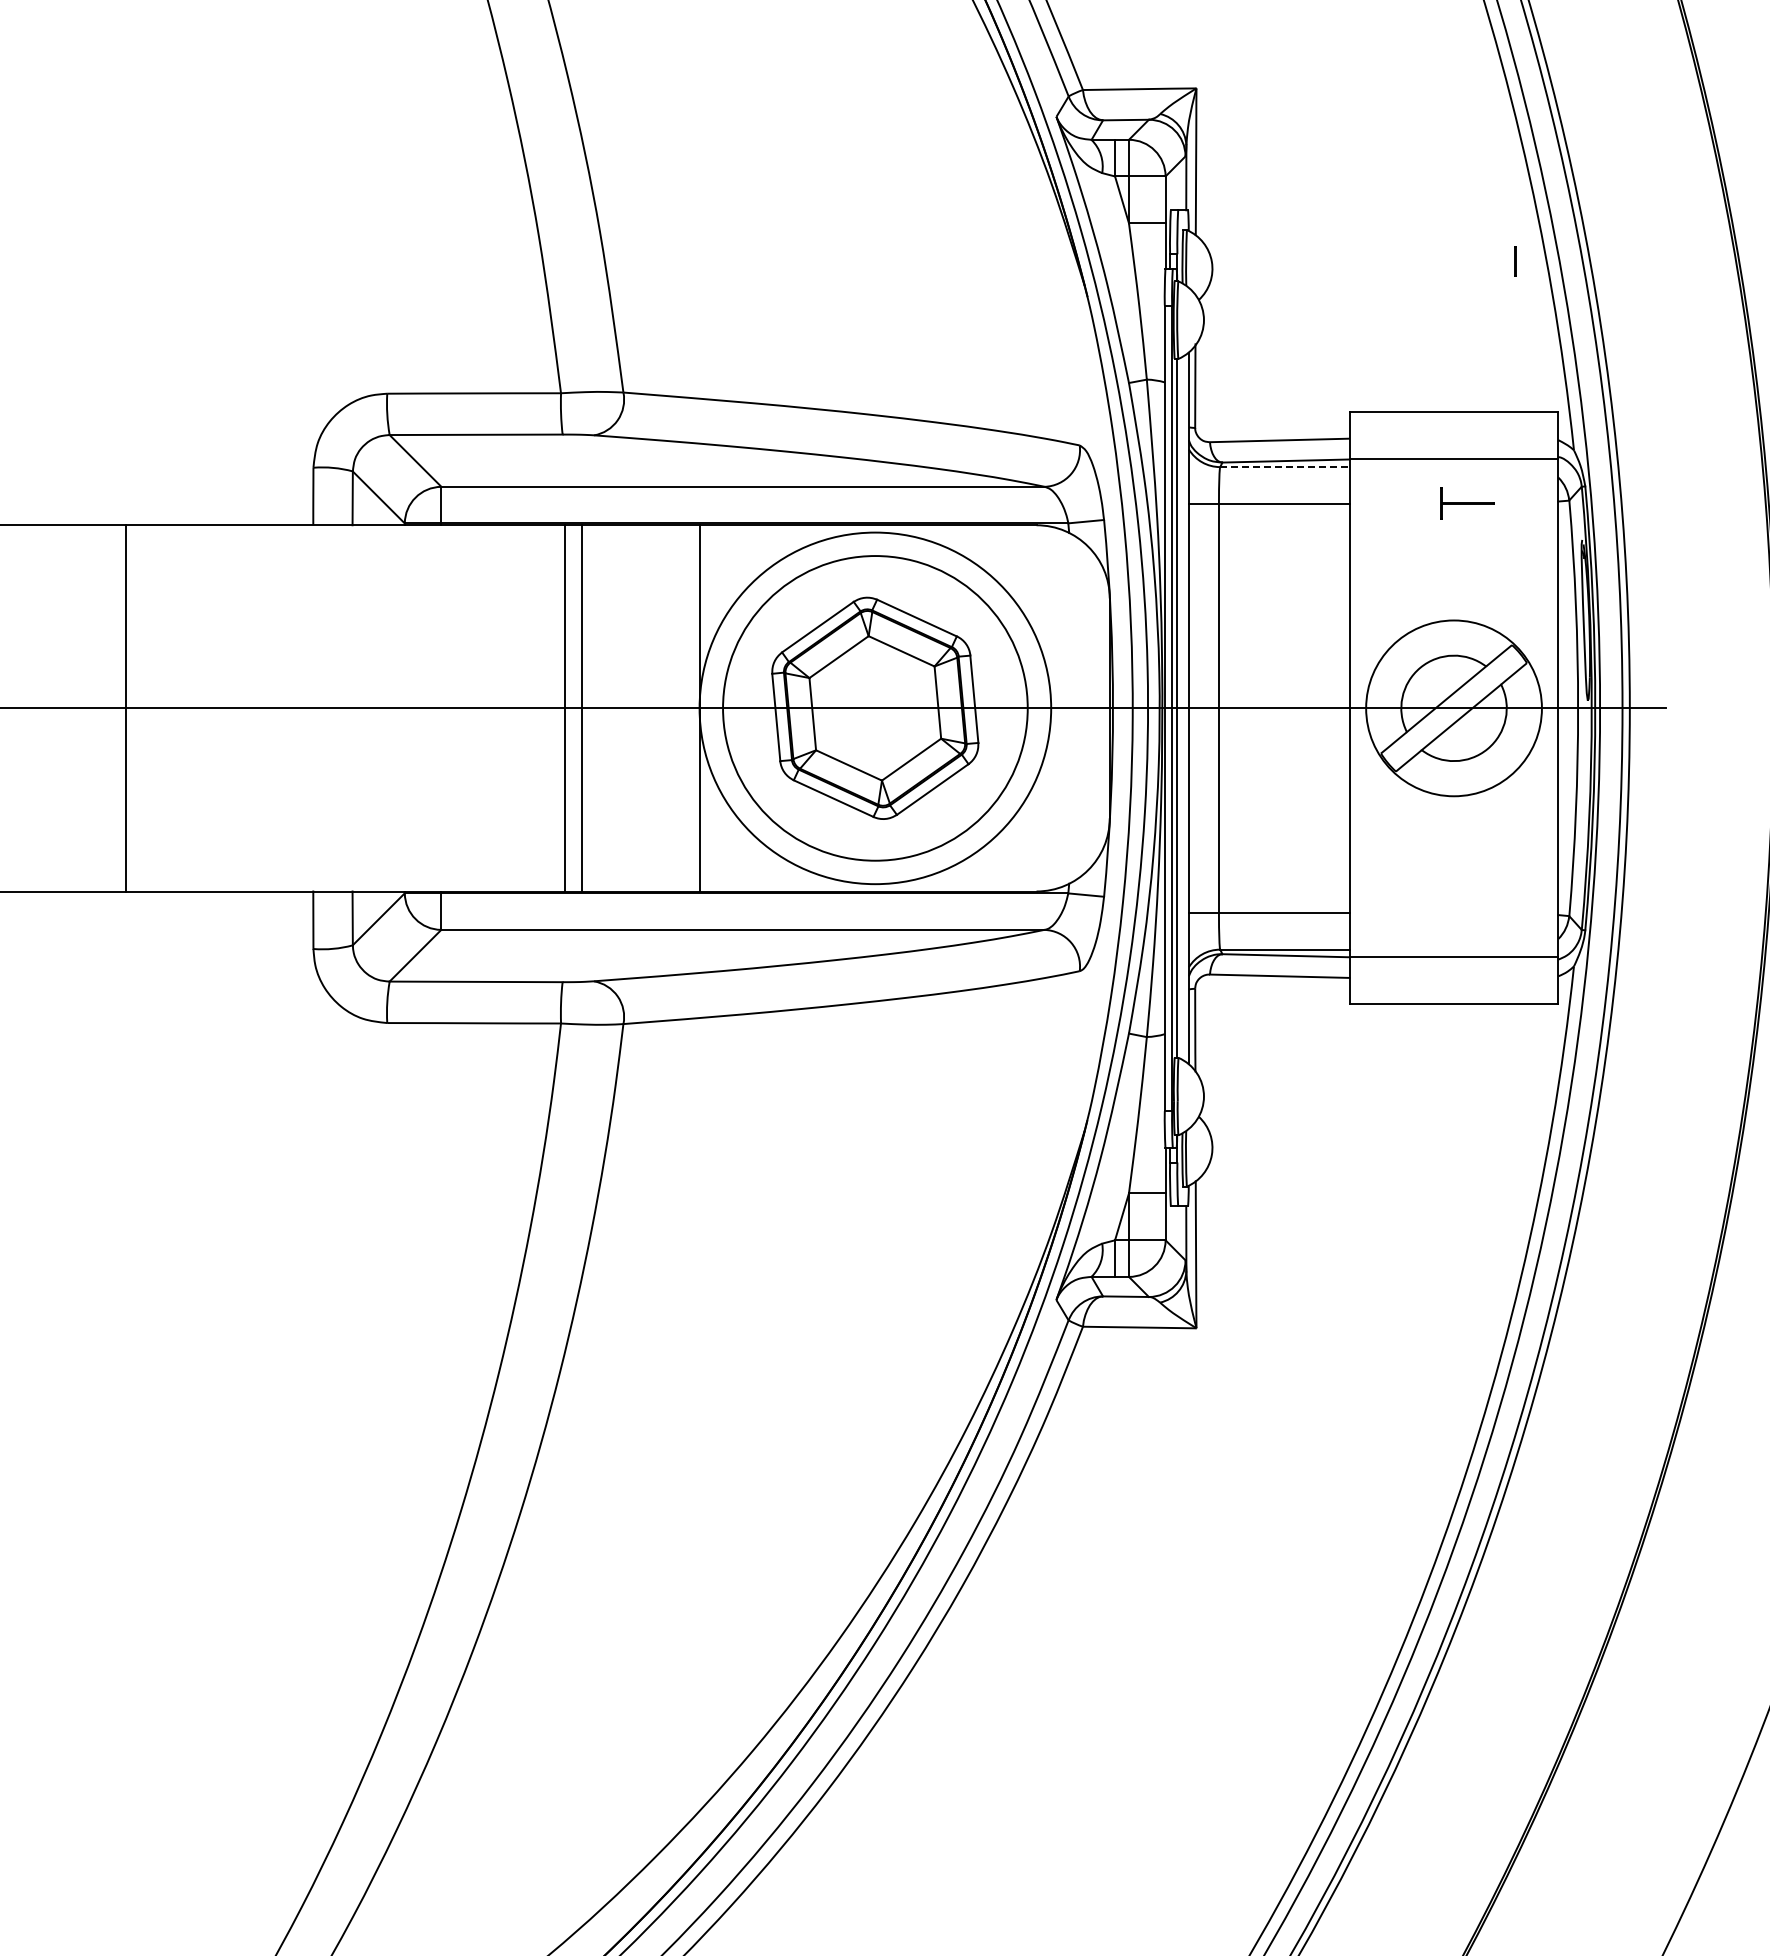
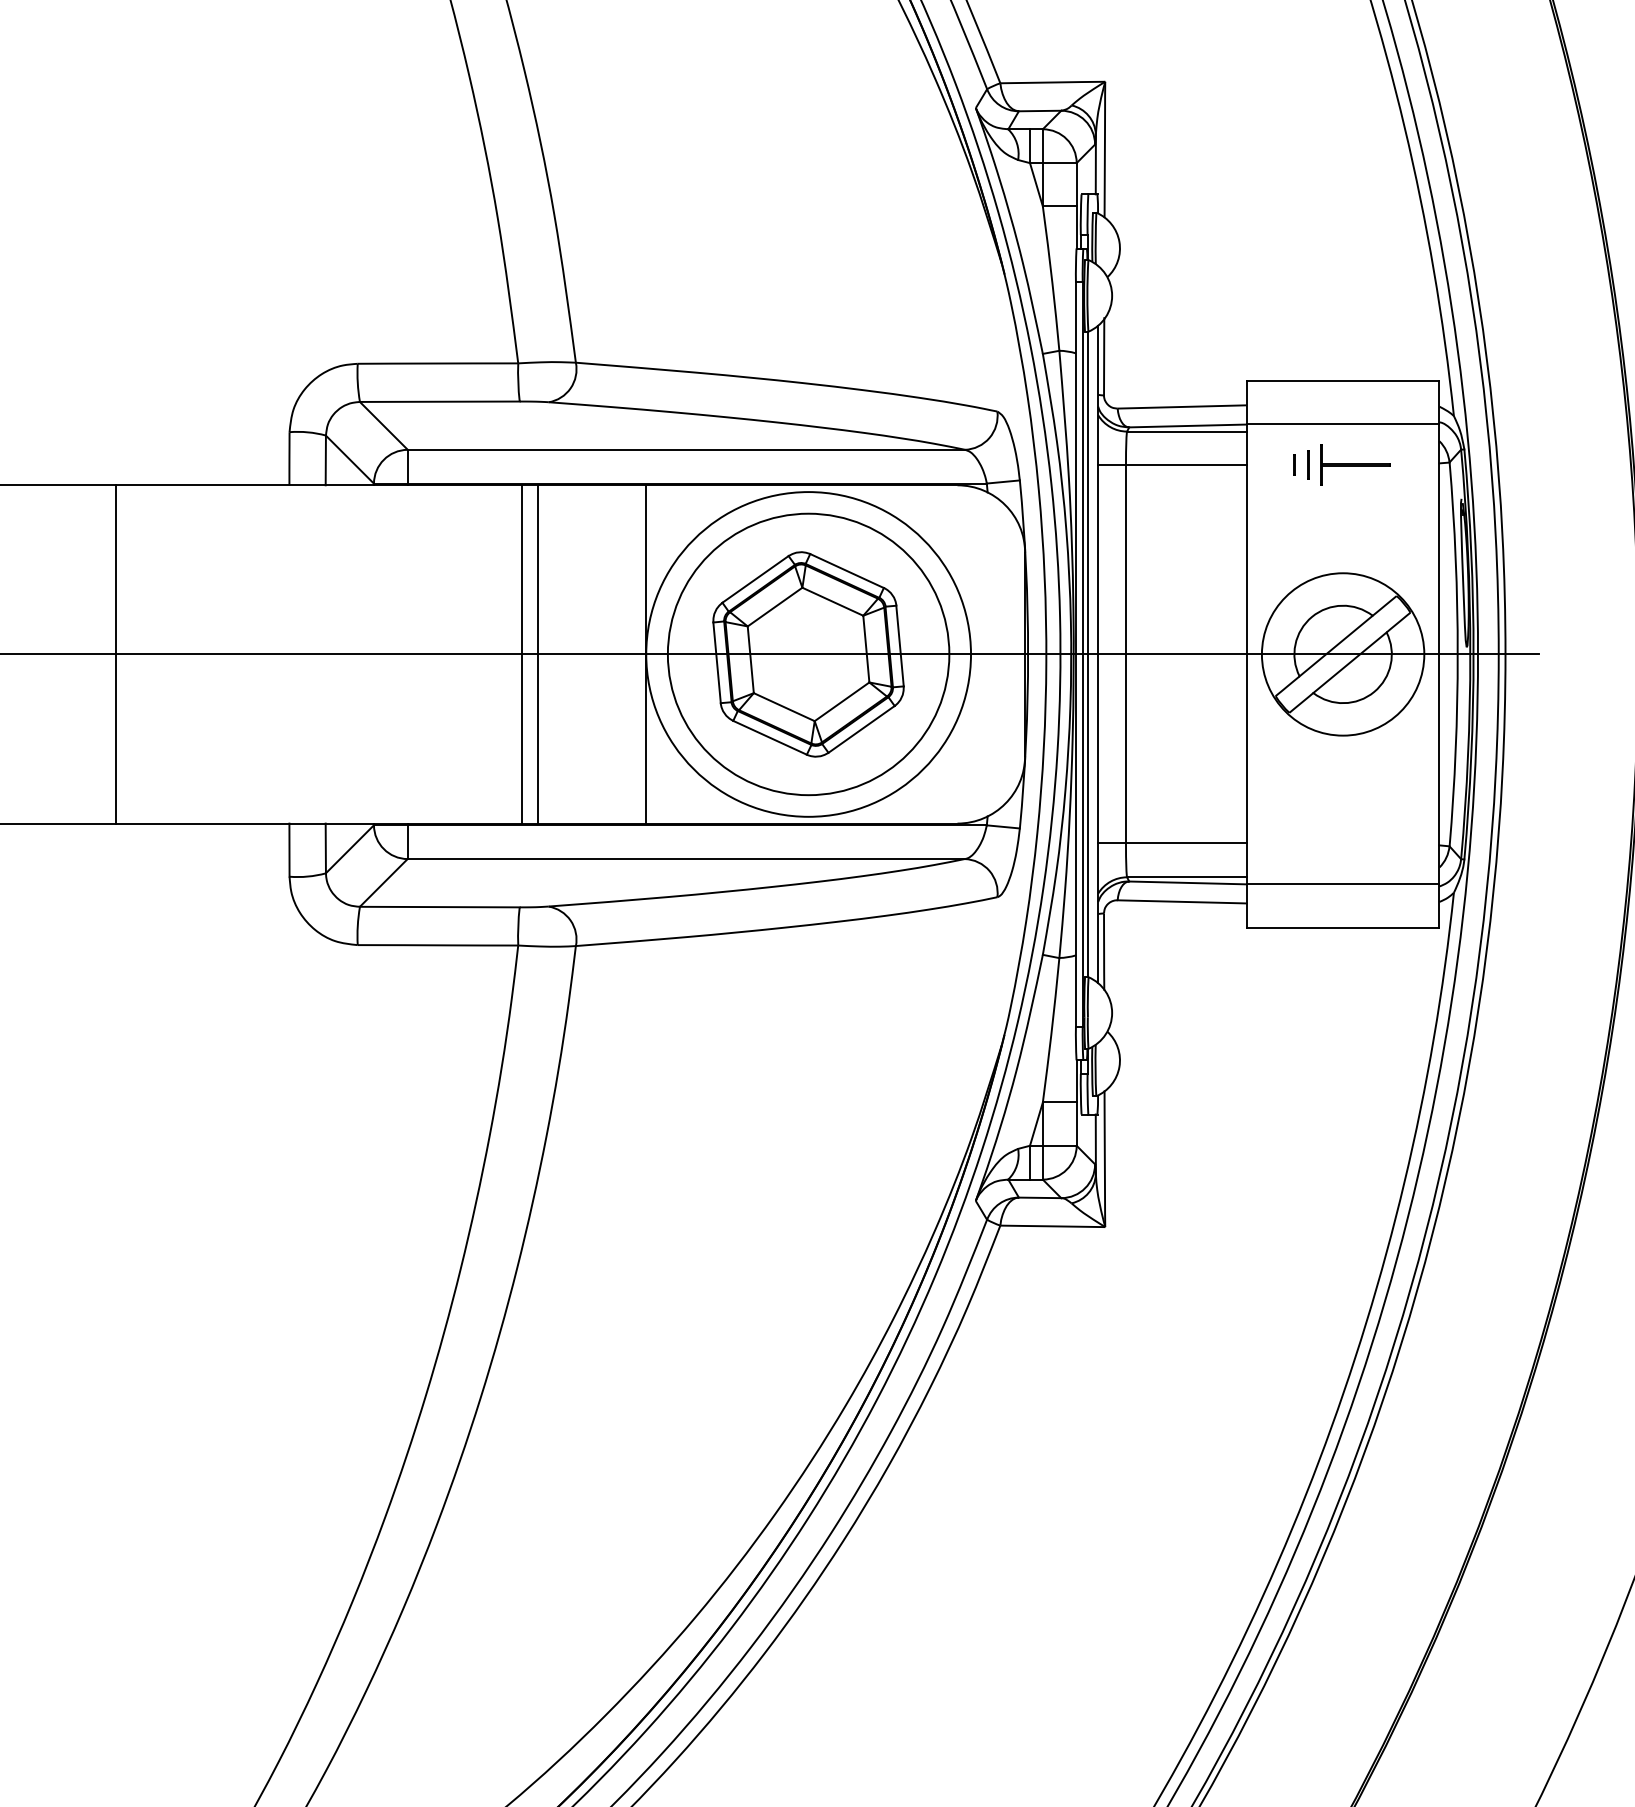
line: (1515, 261) -> (1308, 465), moved
line: (1284, 467) -> (1186, 431), dashed -> solid
line: (1401, 502) -> (1294, 464), added
part: (1467, 502) -> (1355, 464), size x1.43

